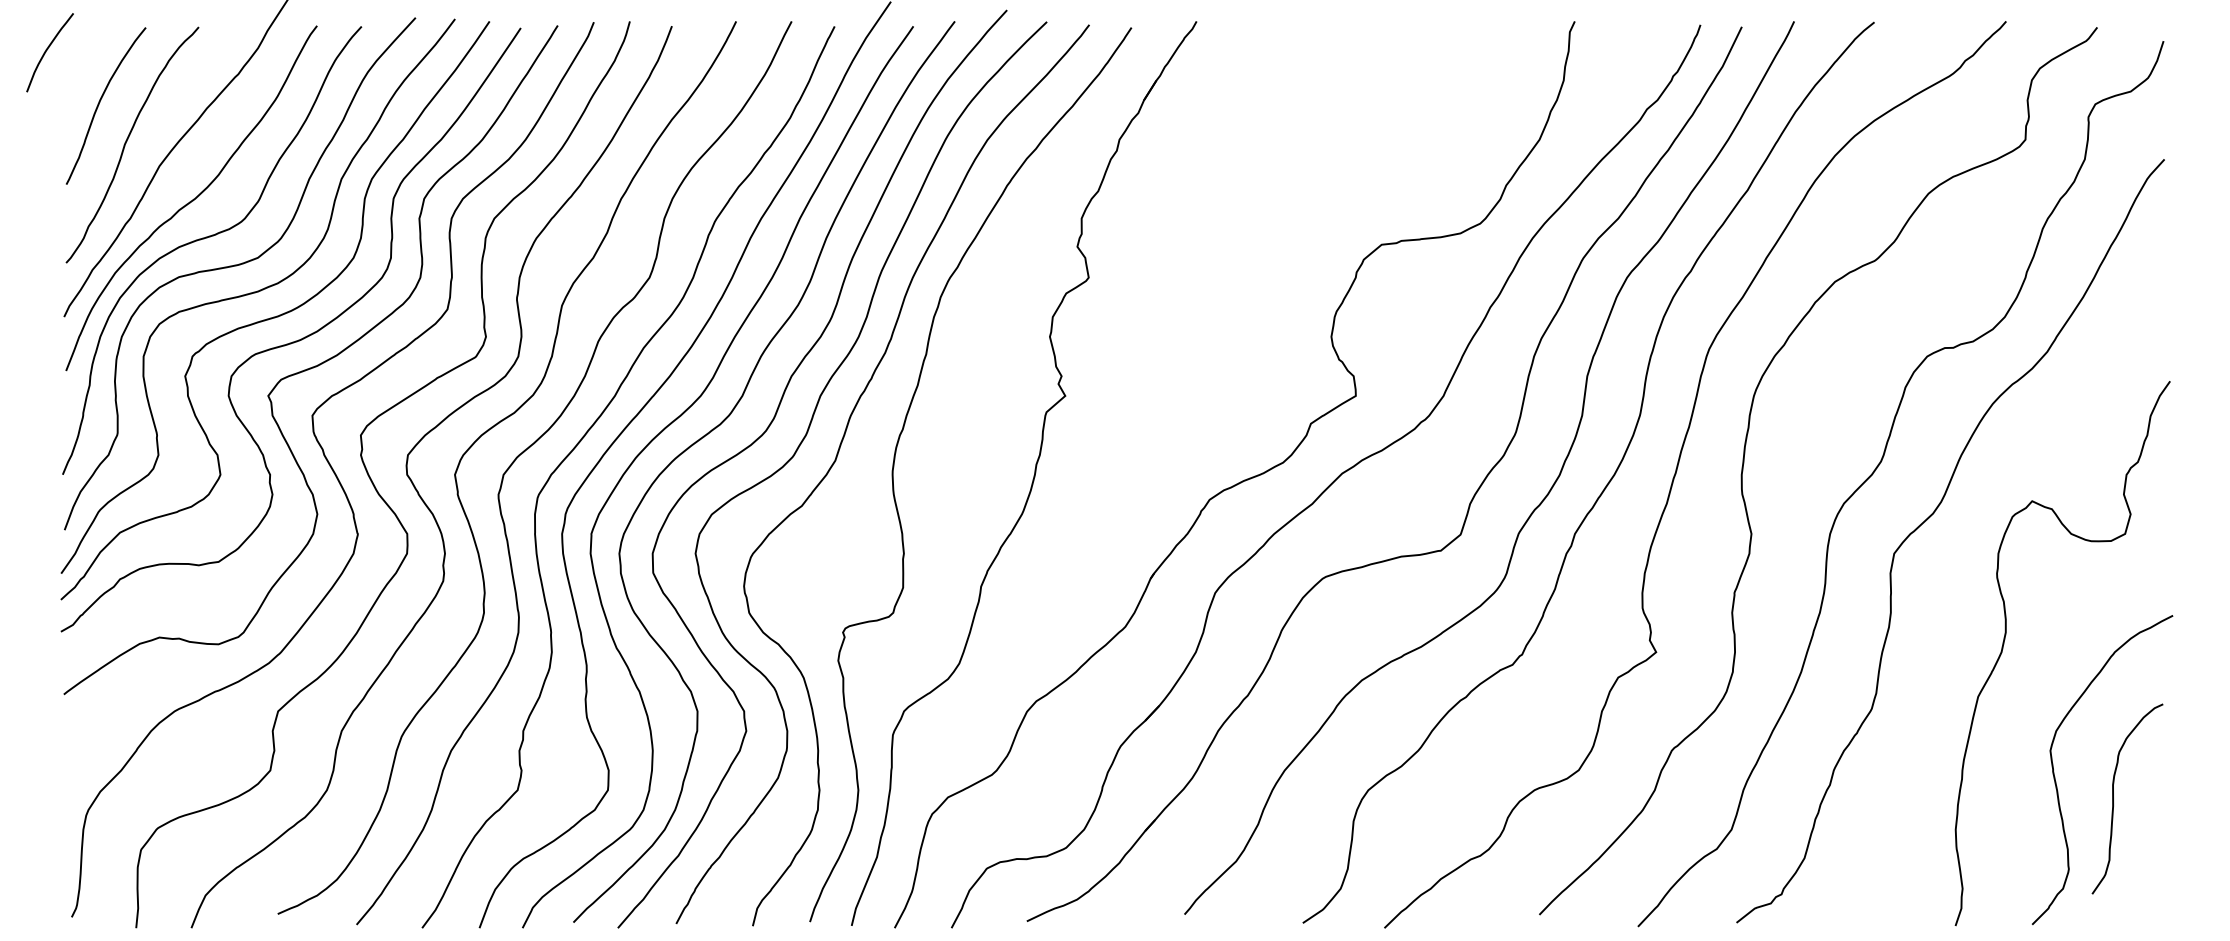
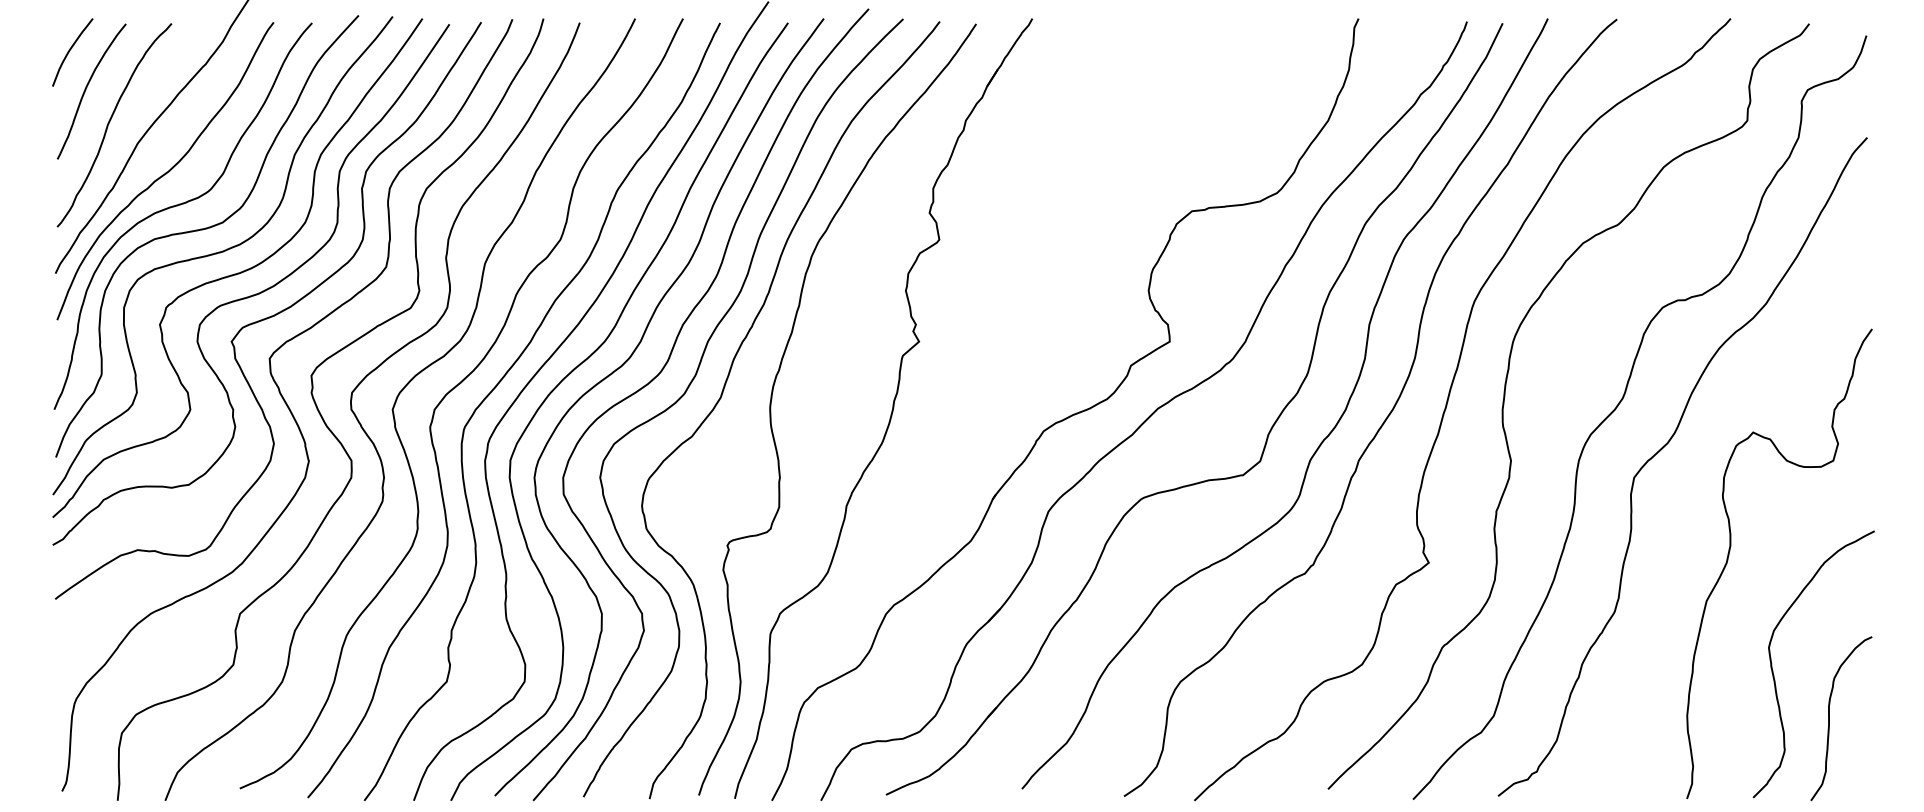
curve: (47, 50) -> (70, 50), moved
curve: (2113, 798) -> (1829, 718), moved

